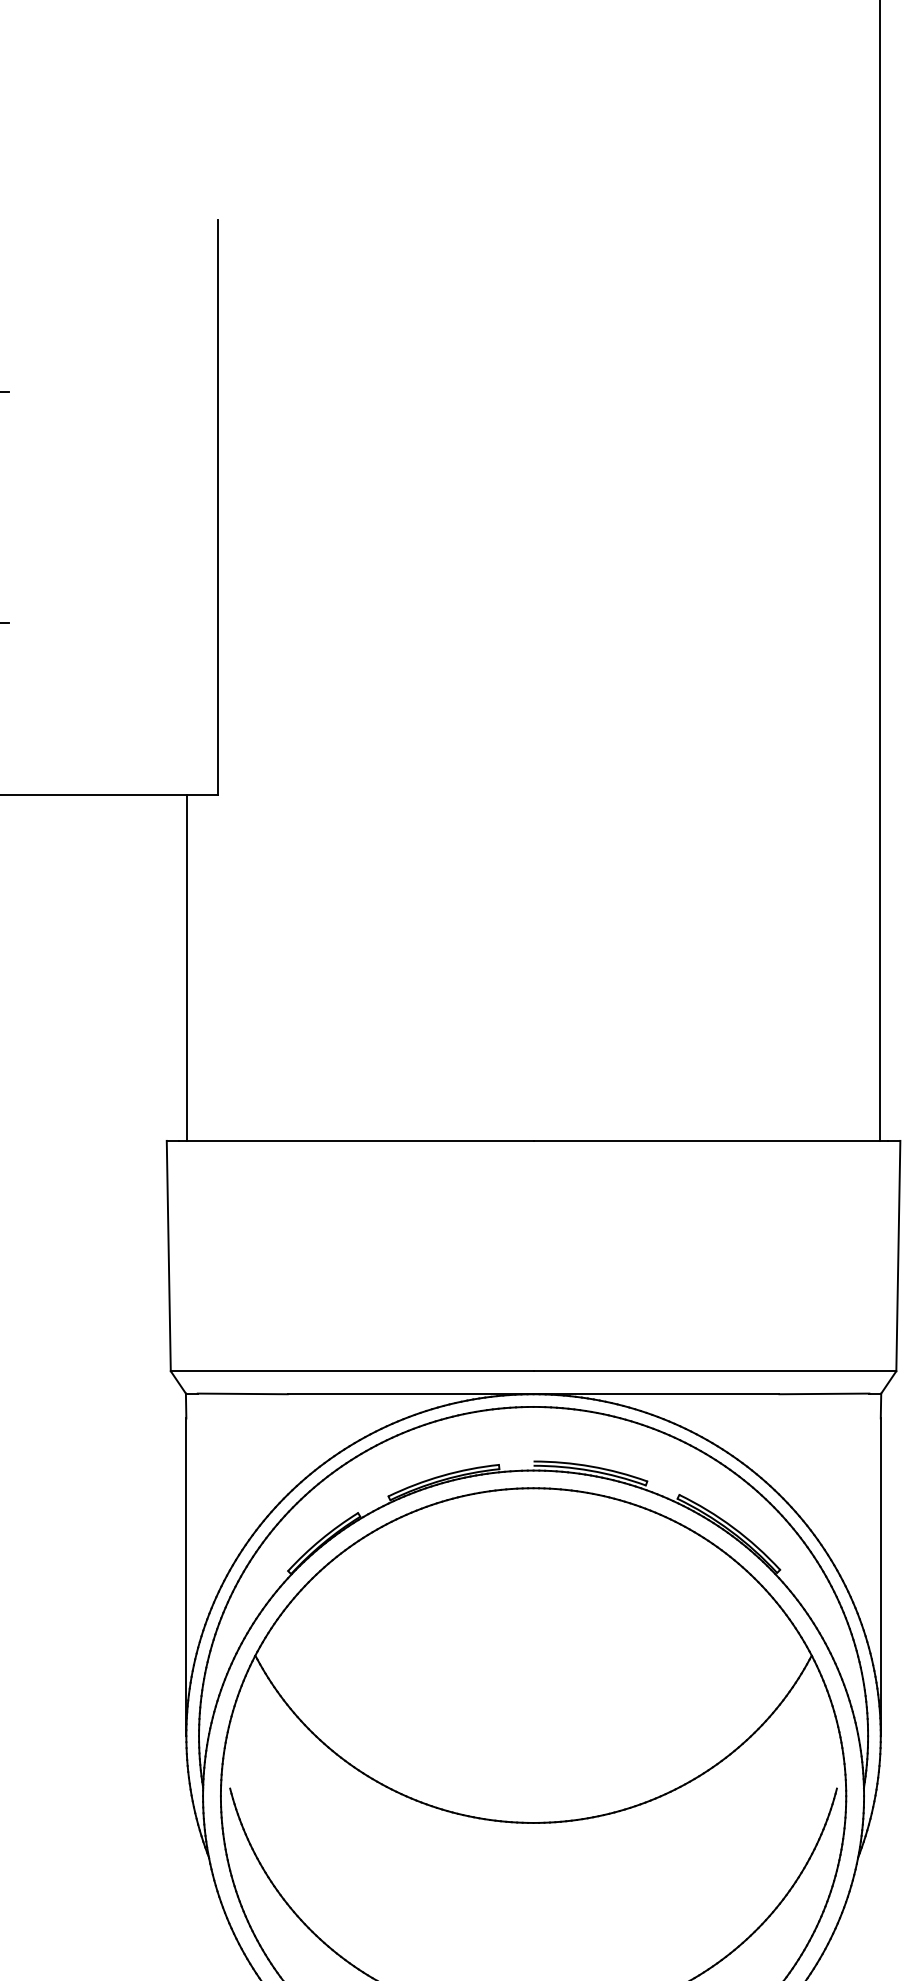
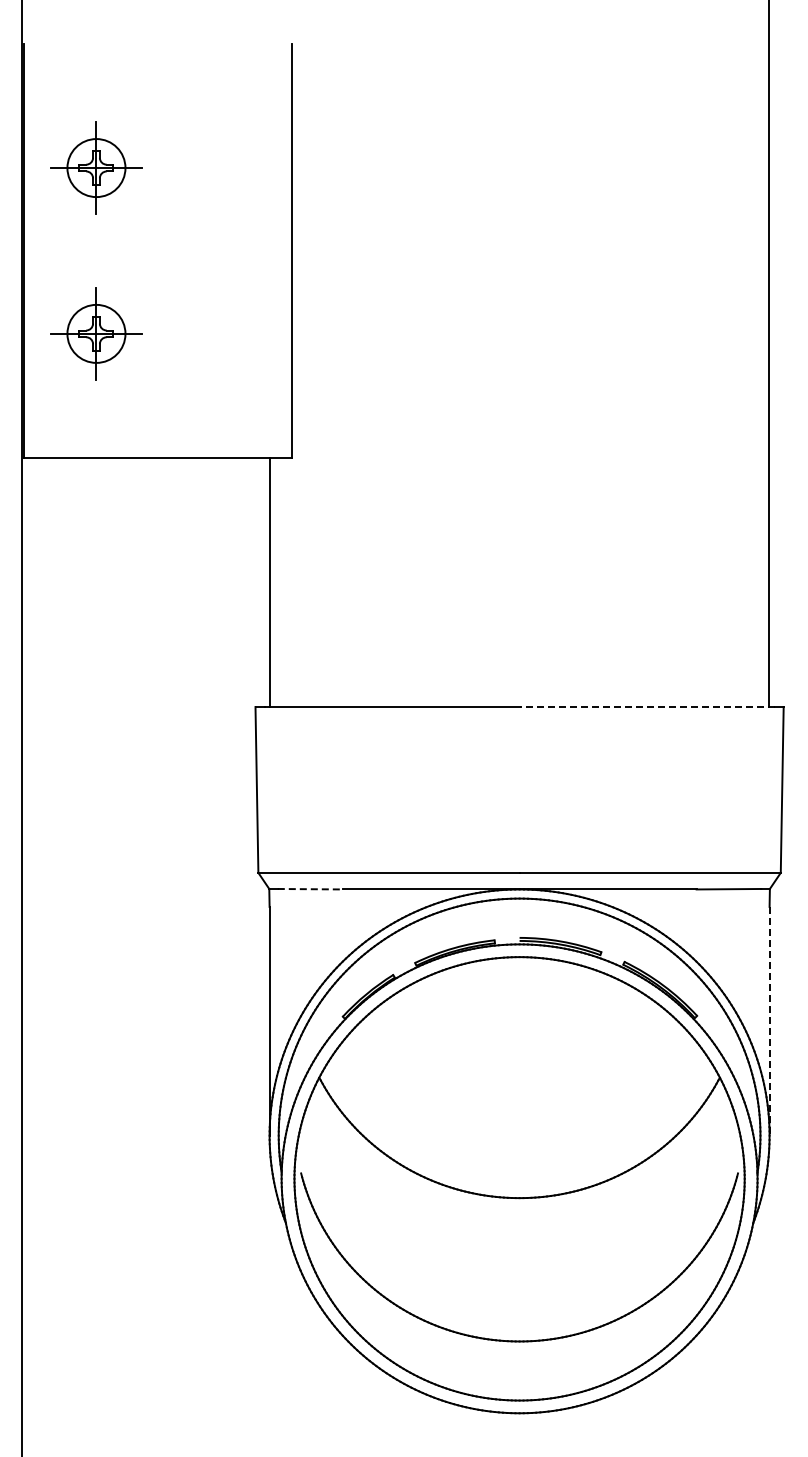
line: (709, 1141) -> (646, 707), solid -> dashed
line: (243, 1394) -> (310, 889), solid -> dashed
line: (880, 1577) -> (769, 1021), solid -> dashed

